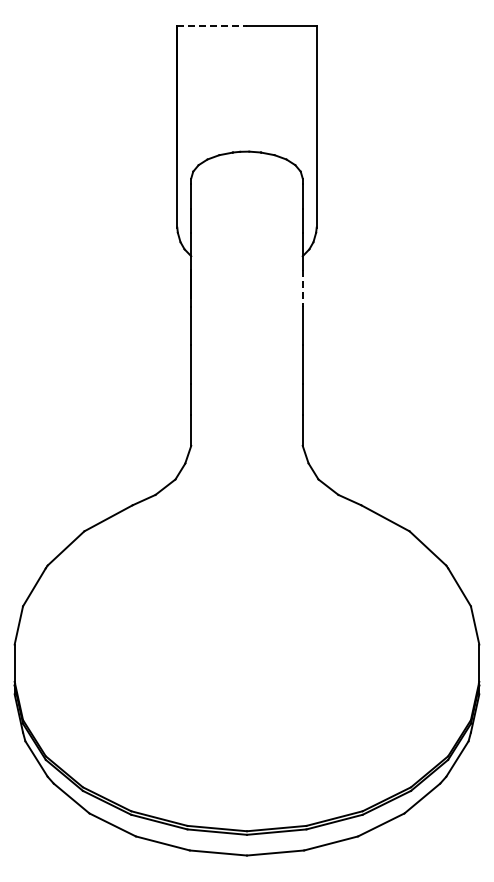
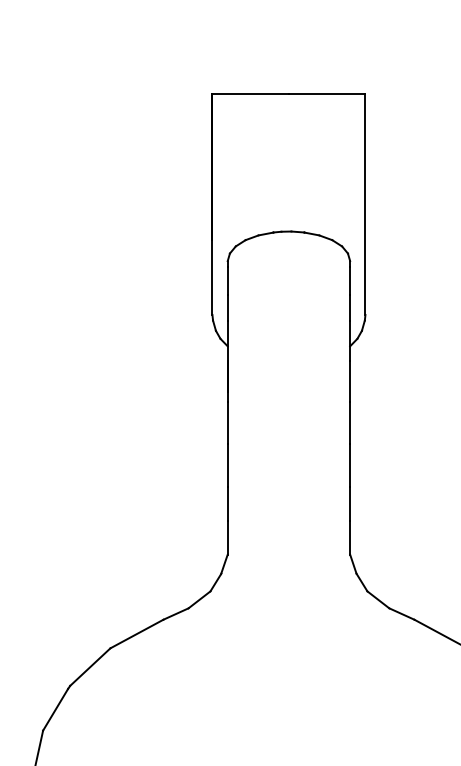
line: (212, 26) -> (251, 94), dashed -> solid
line: (302, 288) -> (349, 381), dashed -> solid

